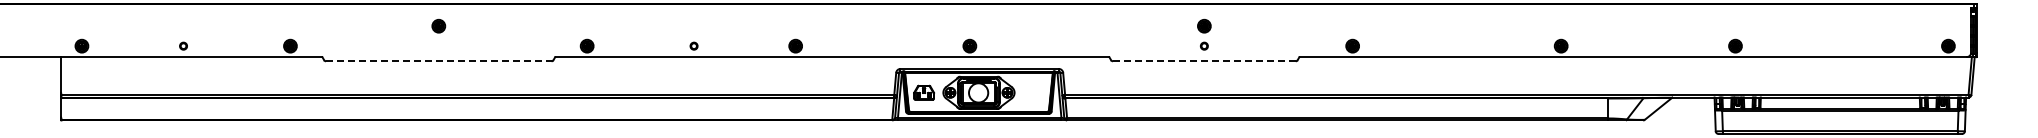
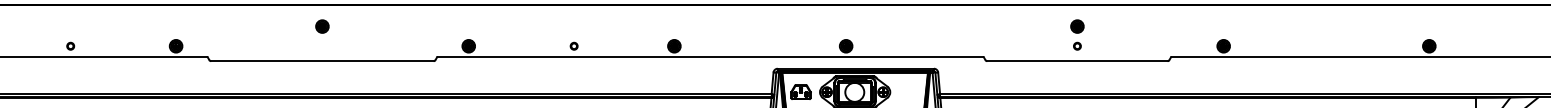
line: (438, 61) -> (322, 61), dashed -> solid
line: (1204, 61) -> (1077, 61), dashed -> solid

